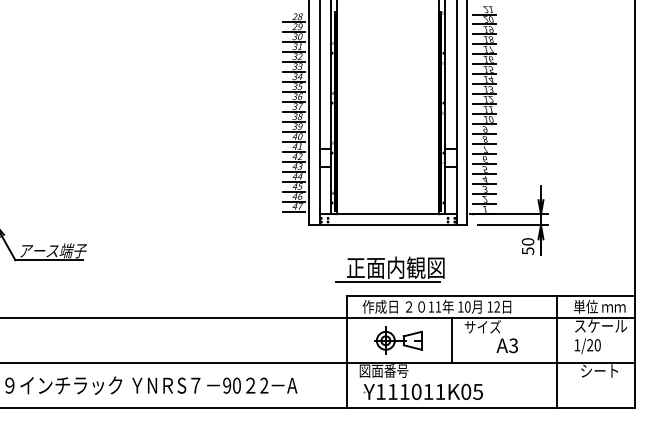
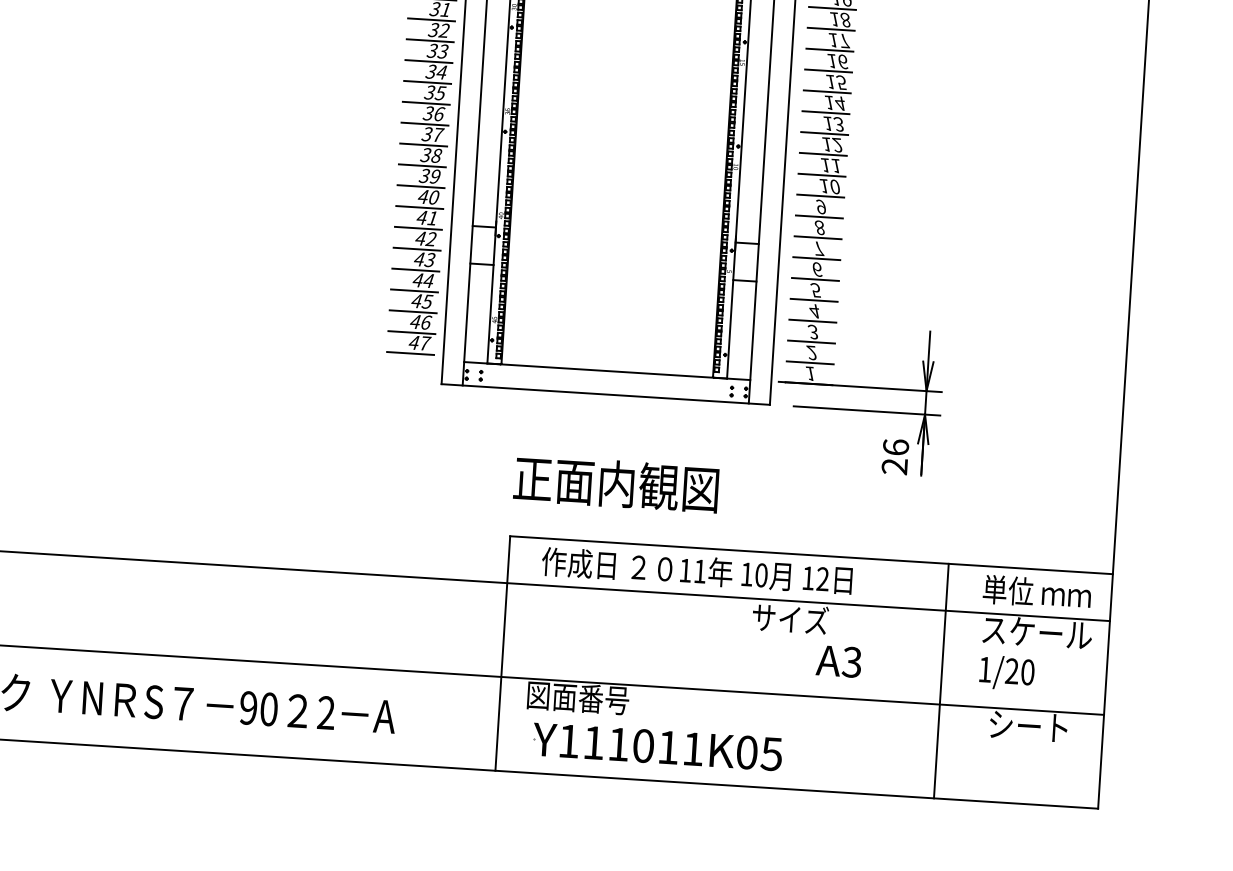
text: (527, 246) -> (894, 456), 50 -> 26
line: (387, 281) -> (597, 511), removed
part: (398, 340) -> (612, 636), removed
line: (451, 340) -> (723, 643), removed

